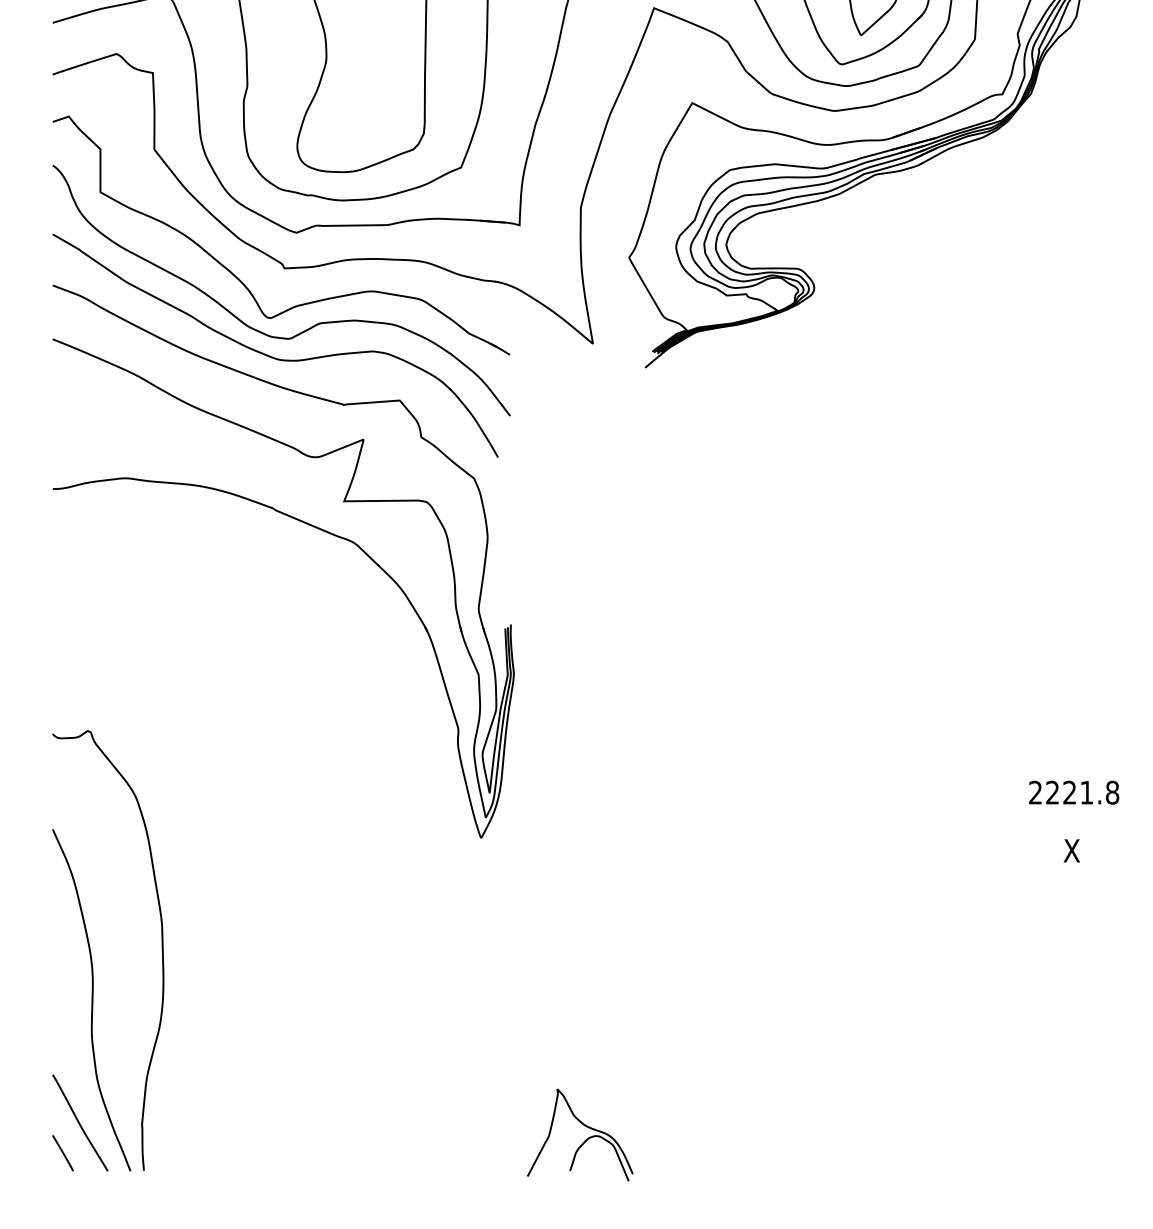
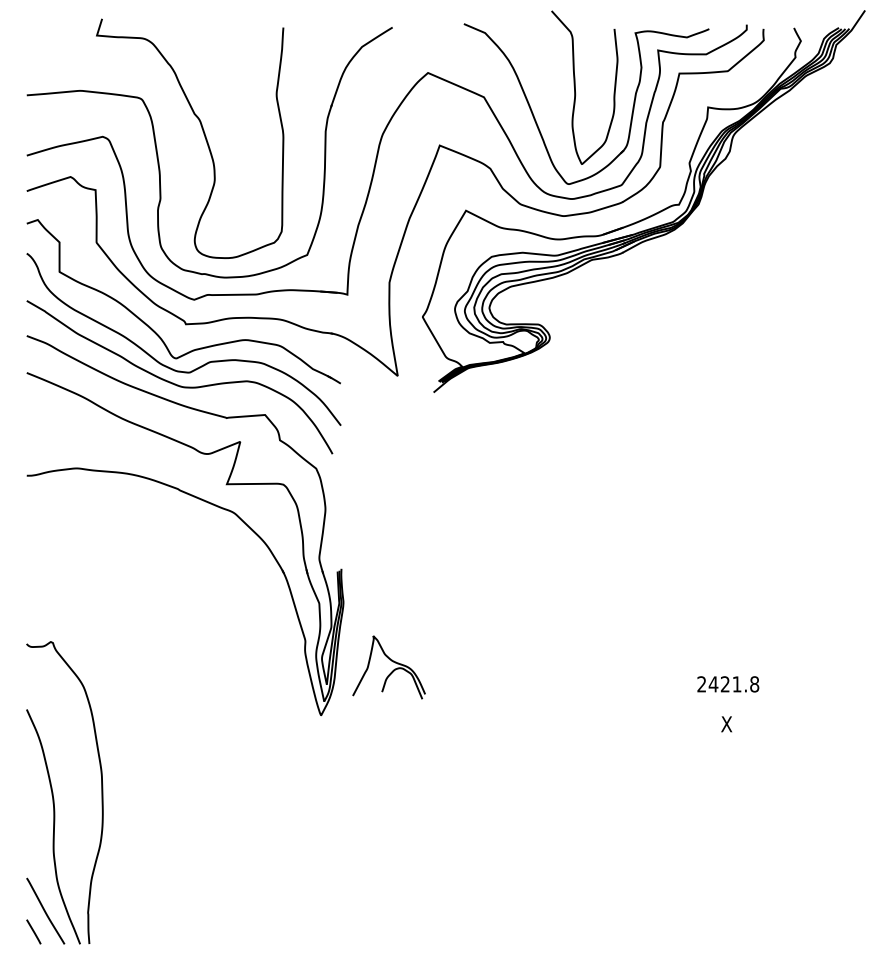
text: (1052, 792) -> (713, 684), 2221.8 -> 2421.8
part: (579, 1135) -> (388, 667), moved

